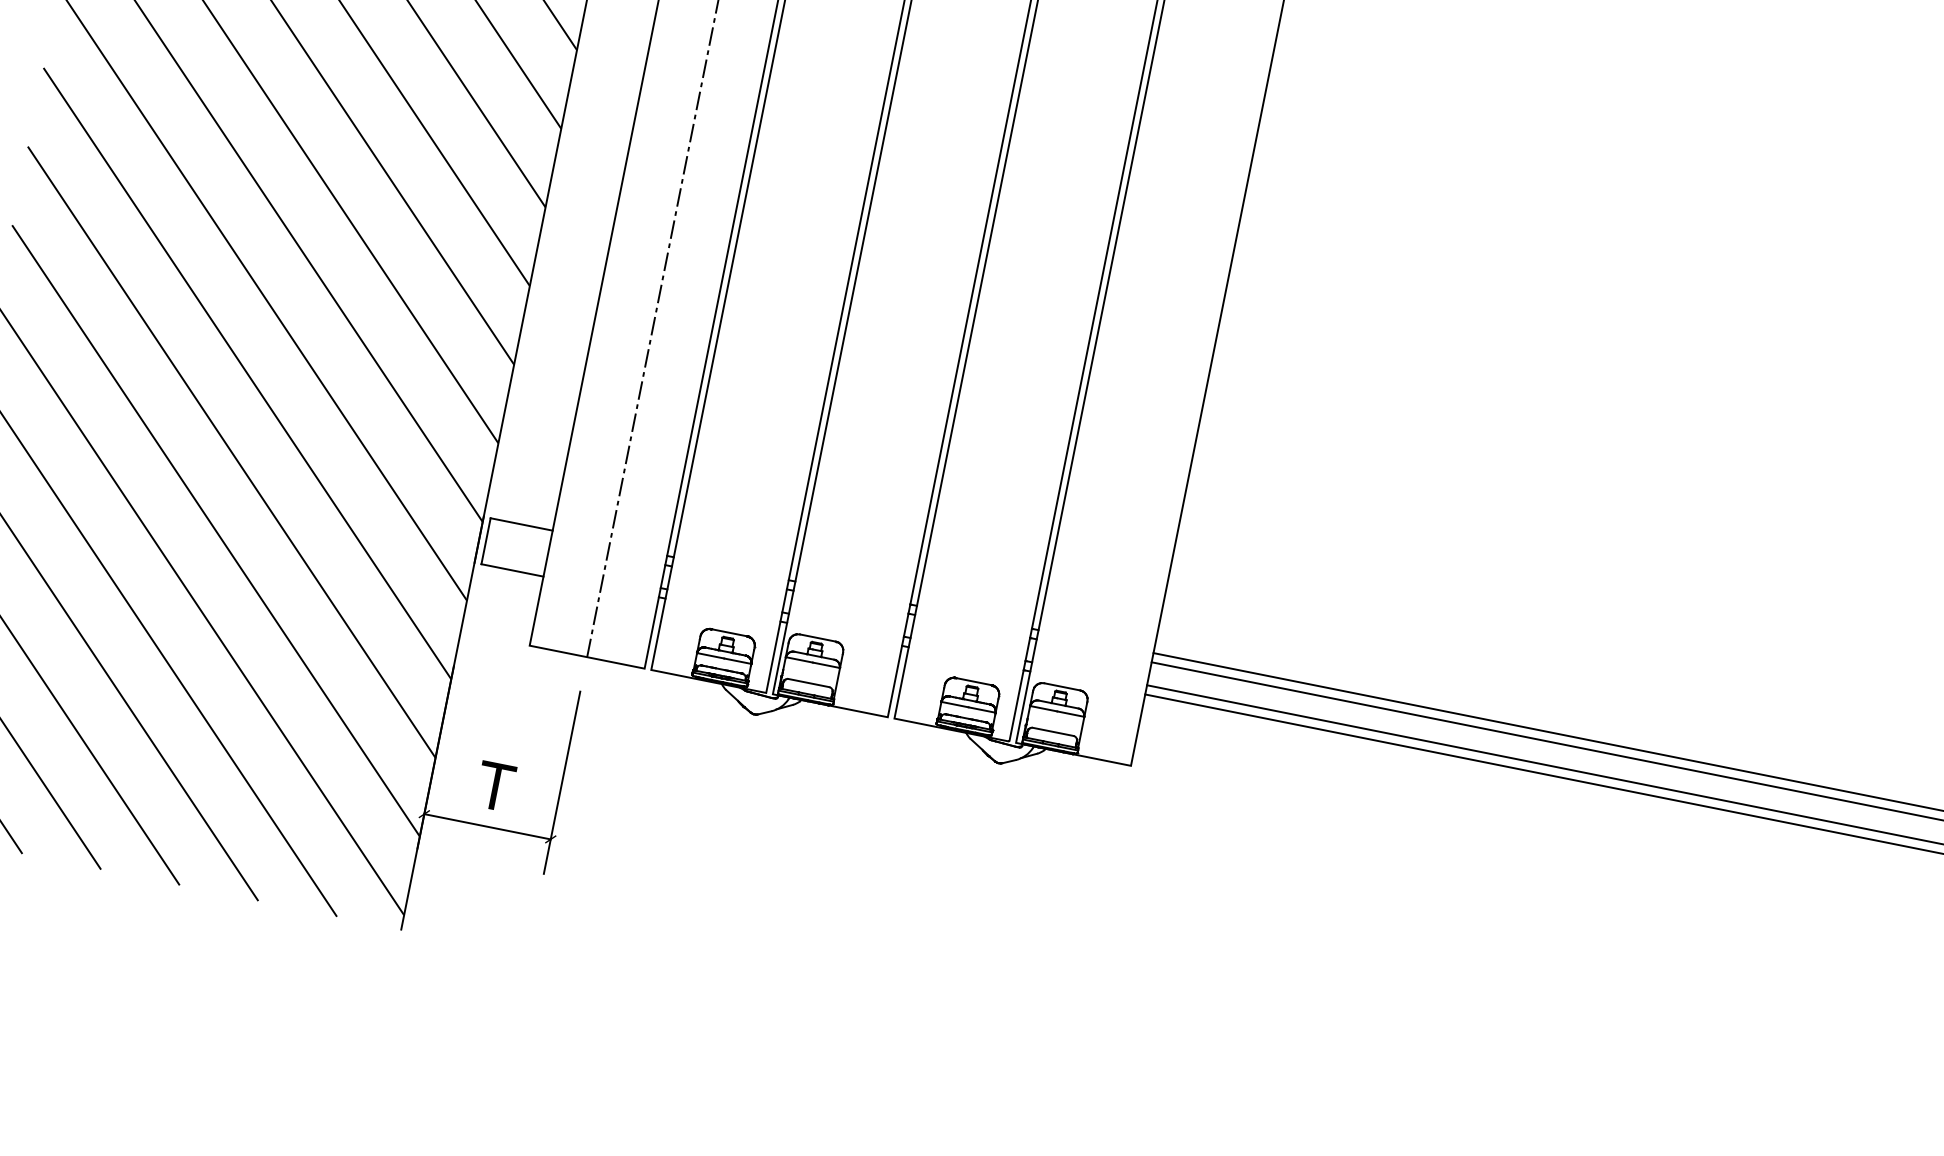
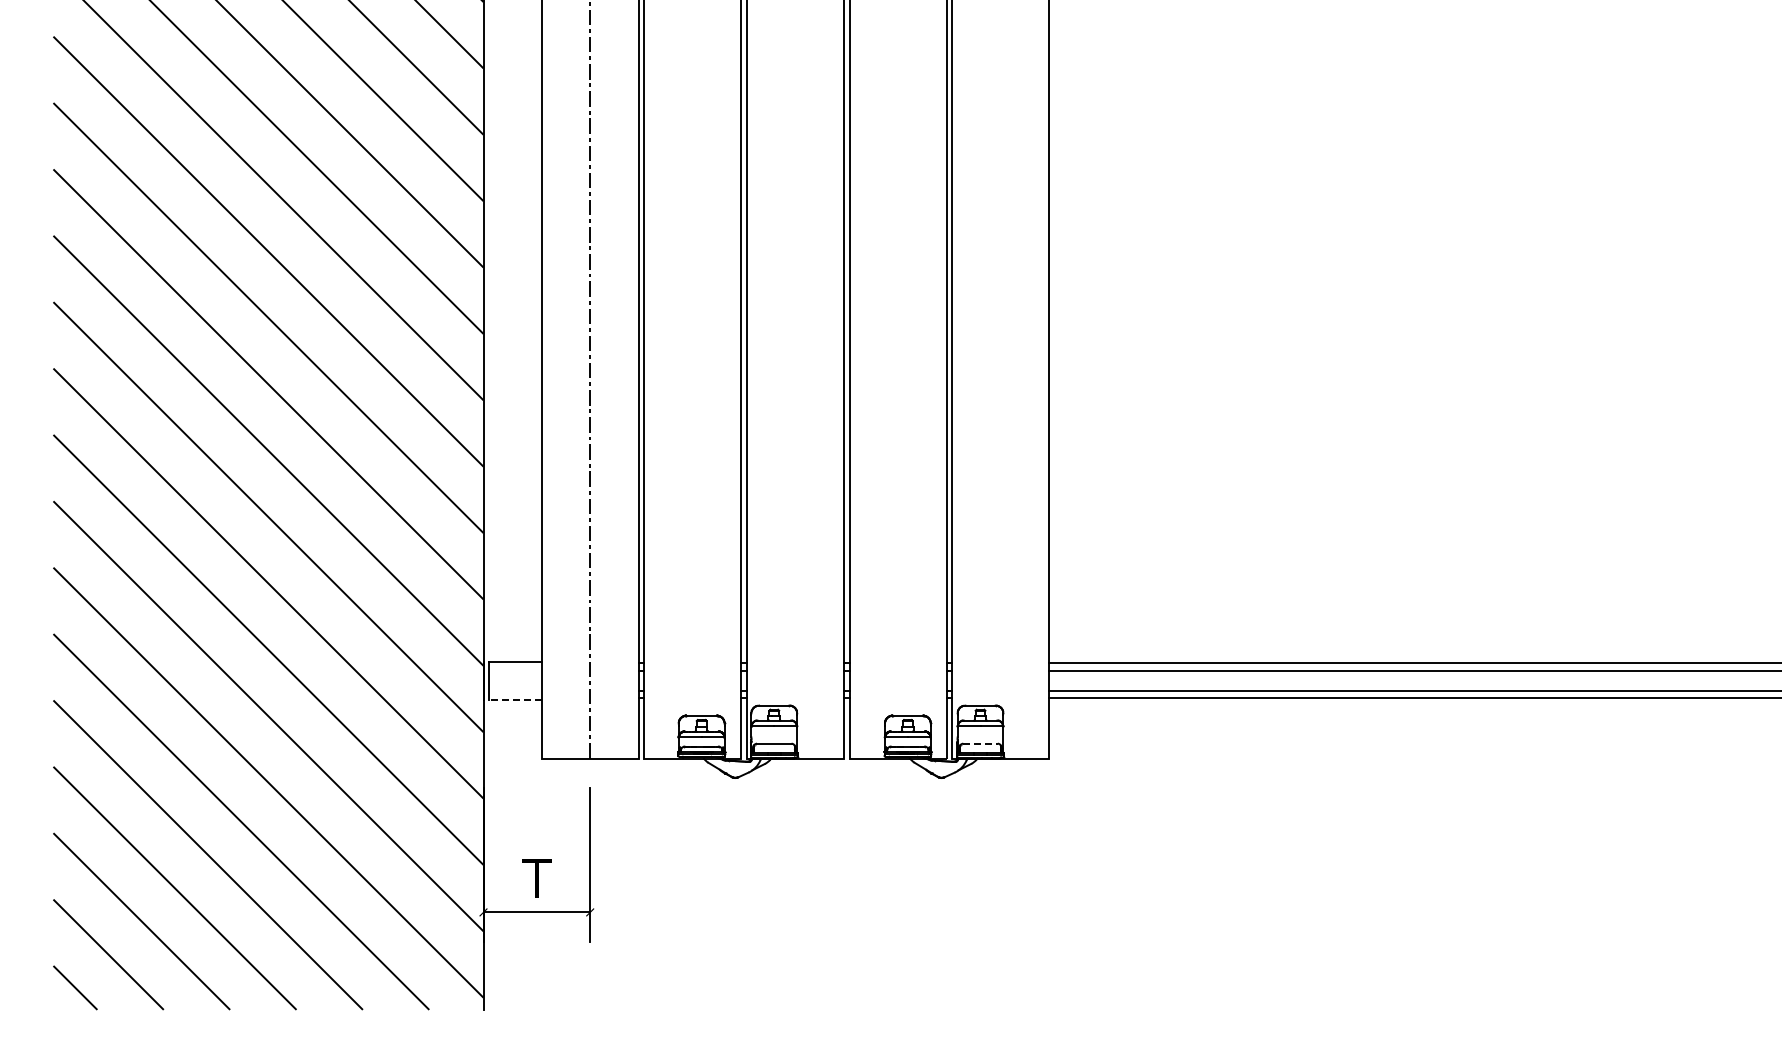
line: (512, 570) -> (515, 700), solid -> dashed
line: (1054, 731) -> (981, 743), solid -> dashed

